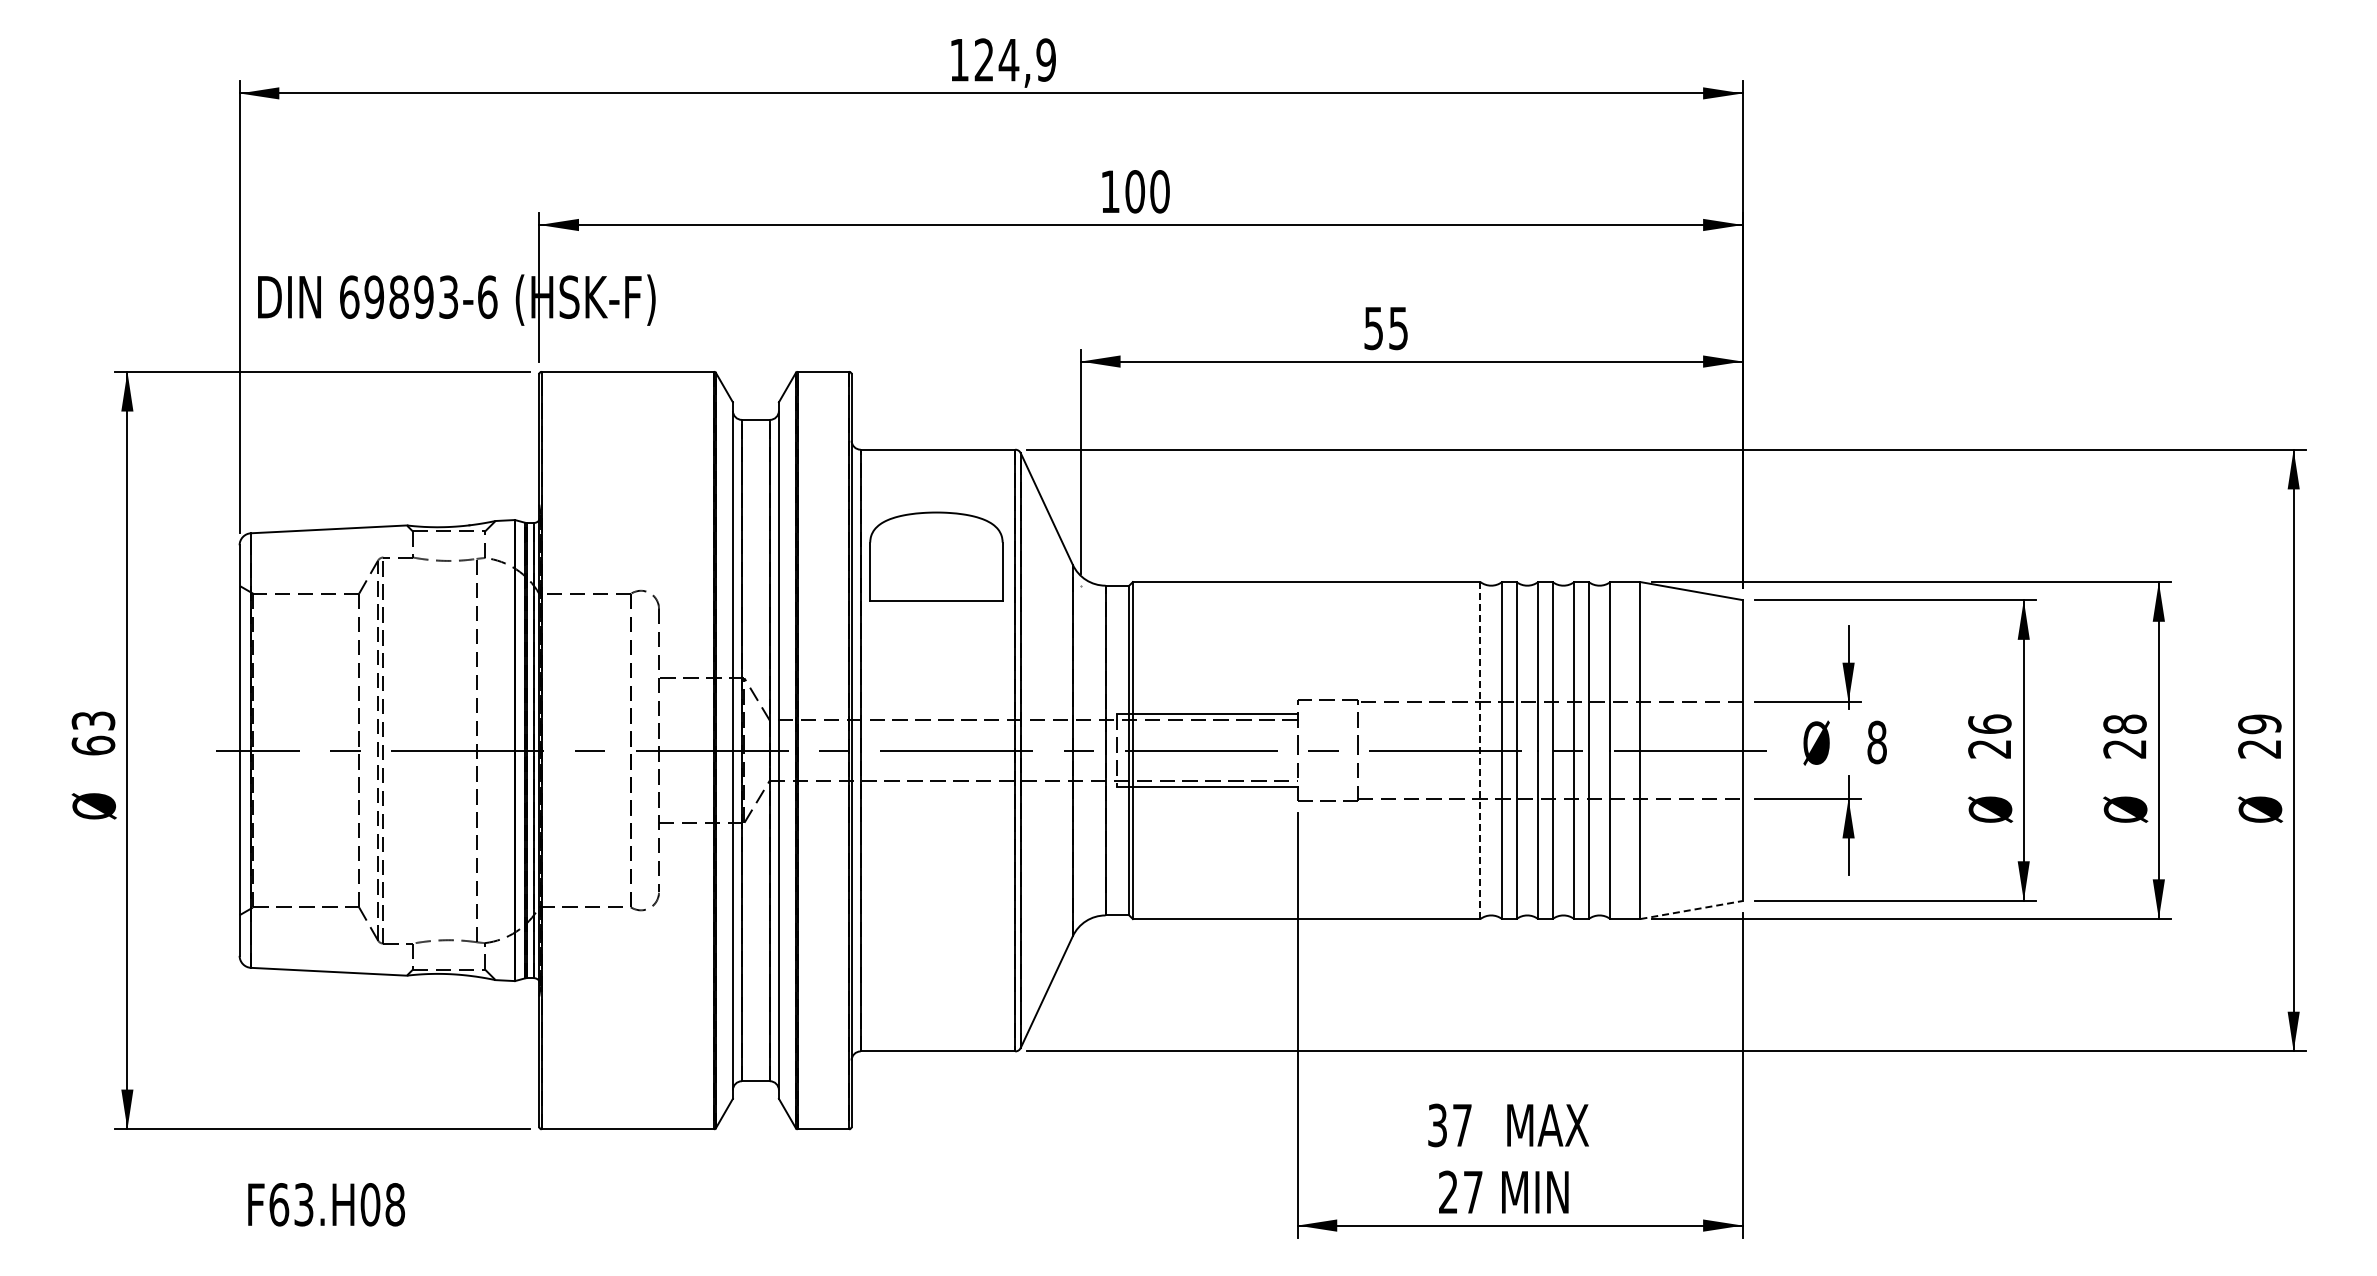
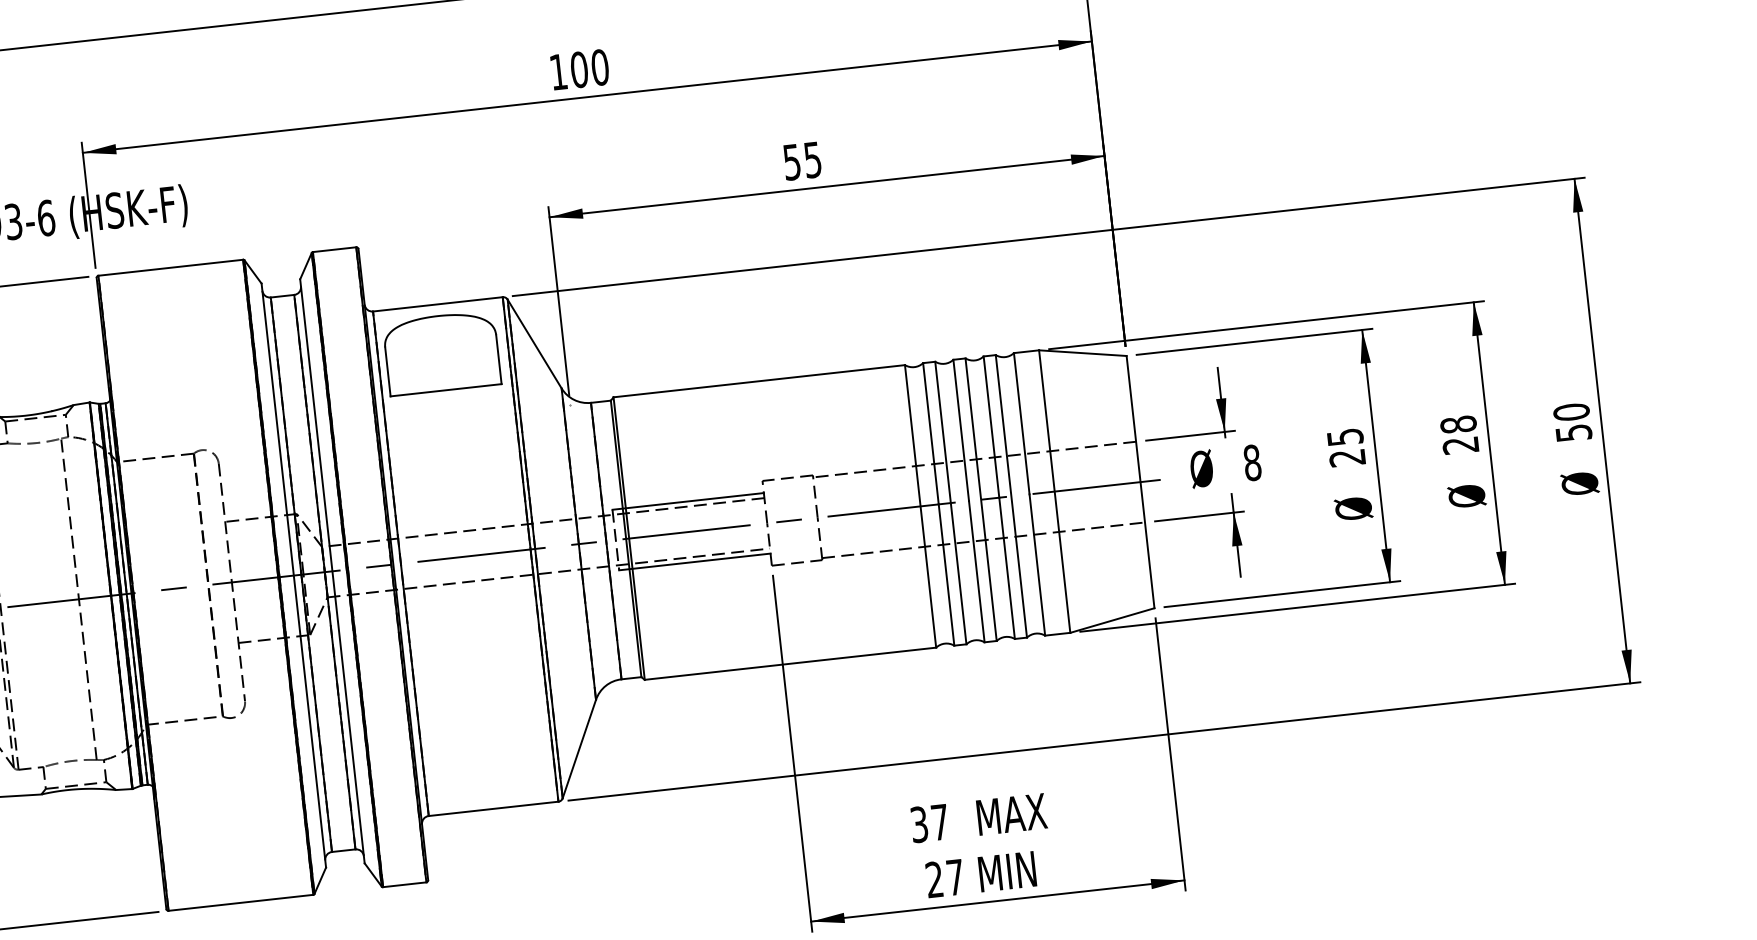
part: (936, 556) -> (442, 352), moved
text: (1989, 723) -> (1344, 436), 26 -> 25
text: (2259, 736) -> (1572, 422), 29 -> 50
line: (1480, 750) -> (920, 506), dashed -> solid
line: (1691, 910) -> (1112, 620), dashed -> solid

